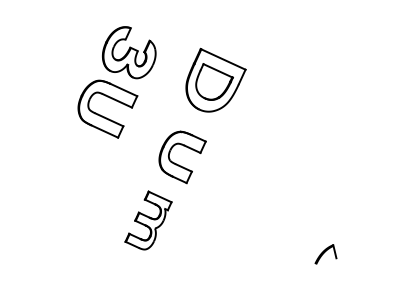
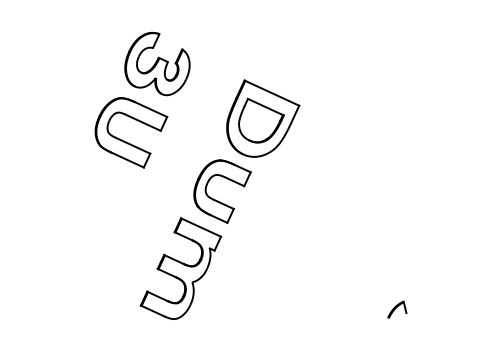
part: (216, 80) -> (263, 118), moved
part: (148, 220) -> (180, 268), size x1.43
part: (326, 254) -> (397, 309), size x0.71

